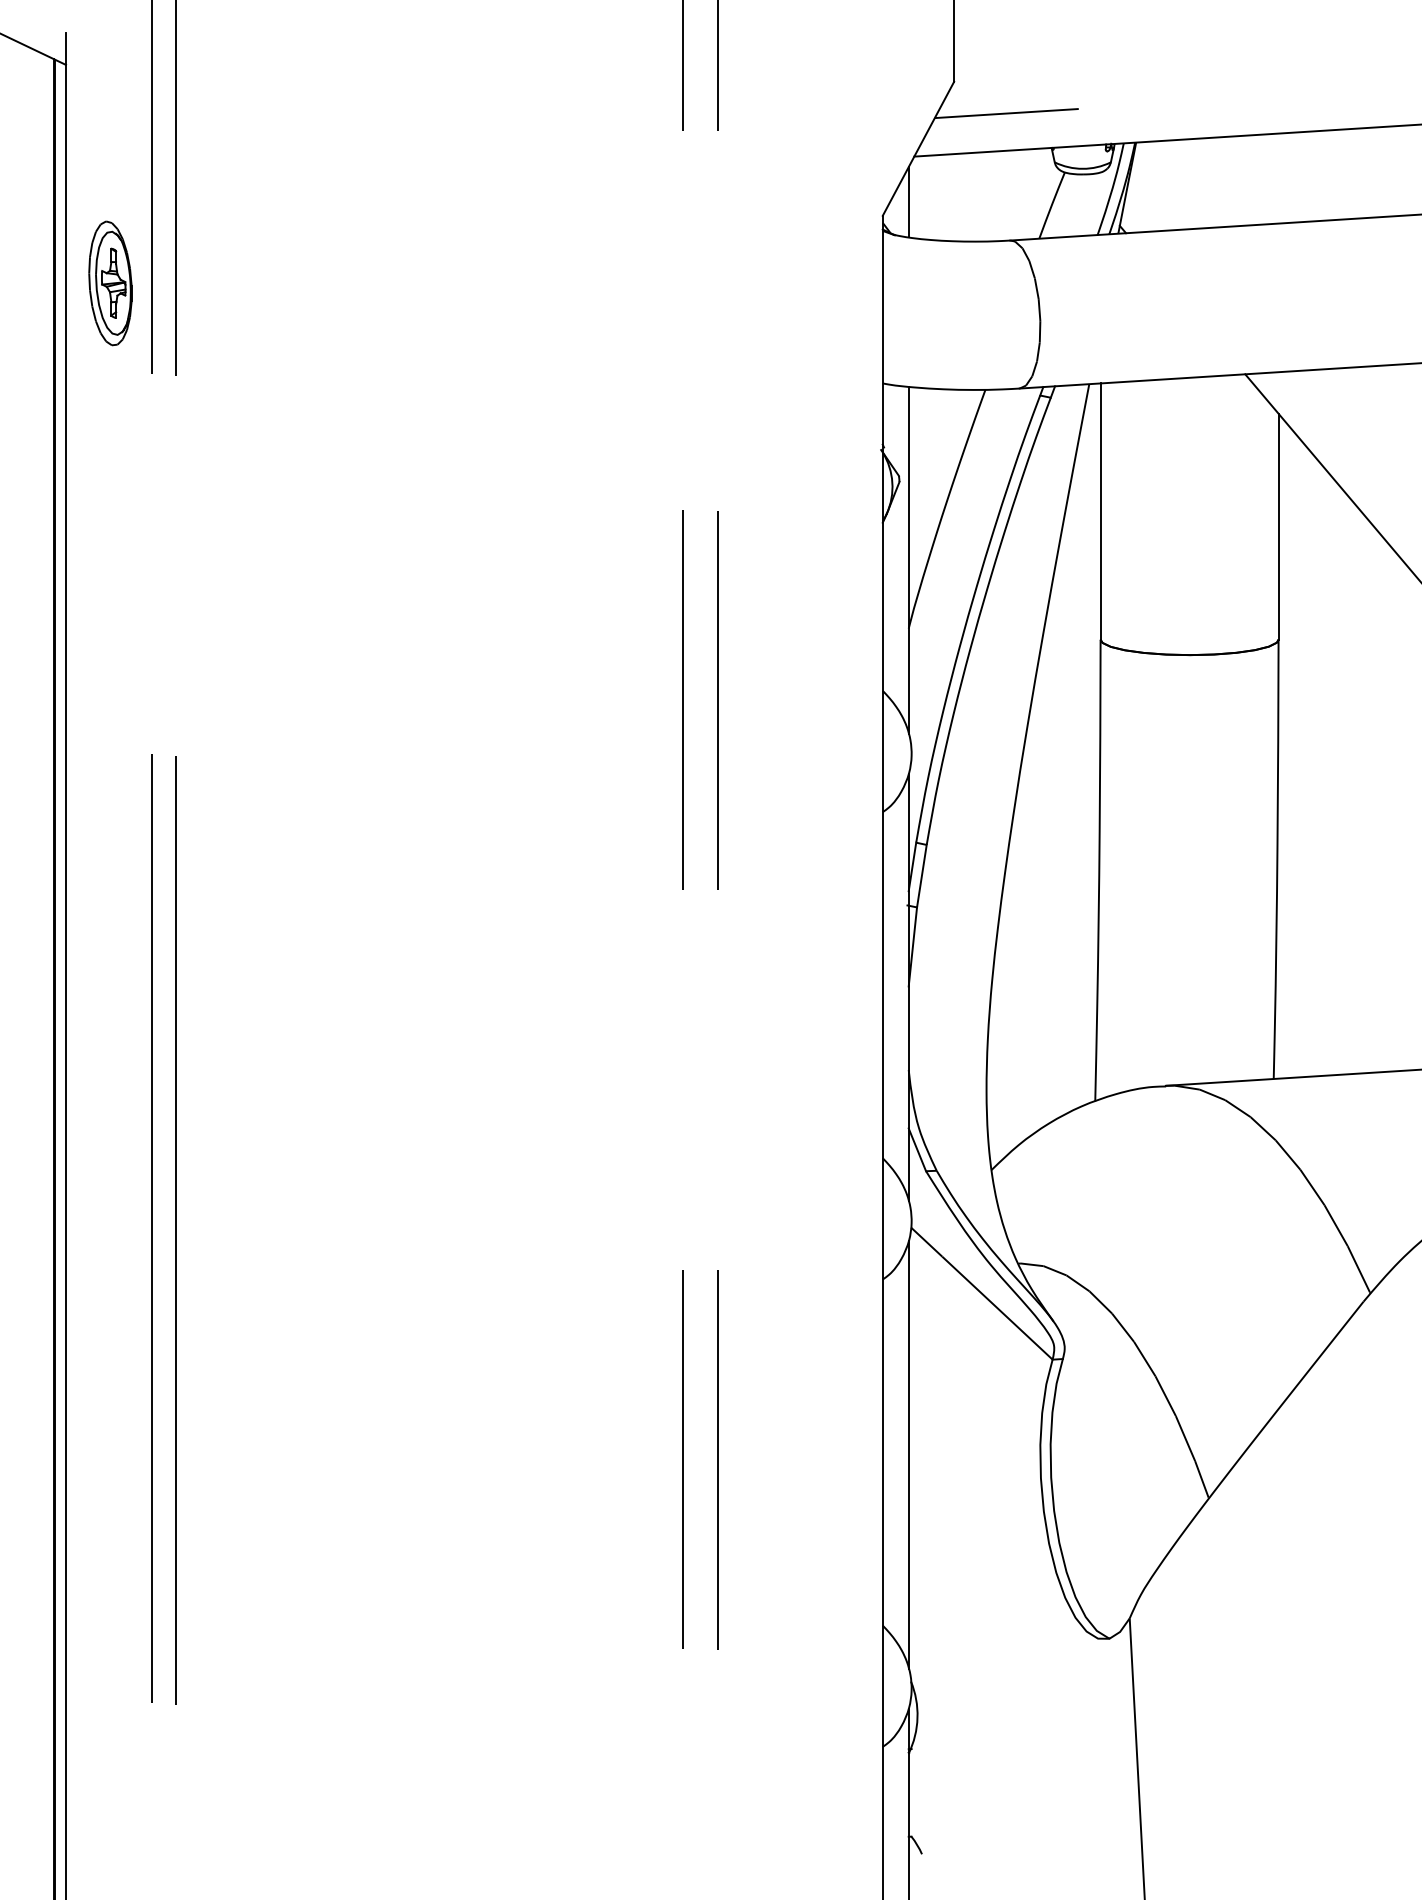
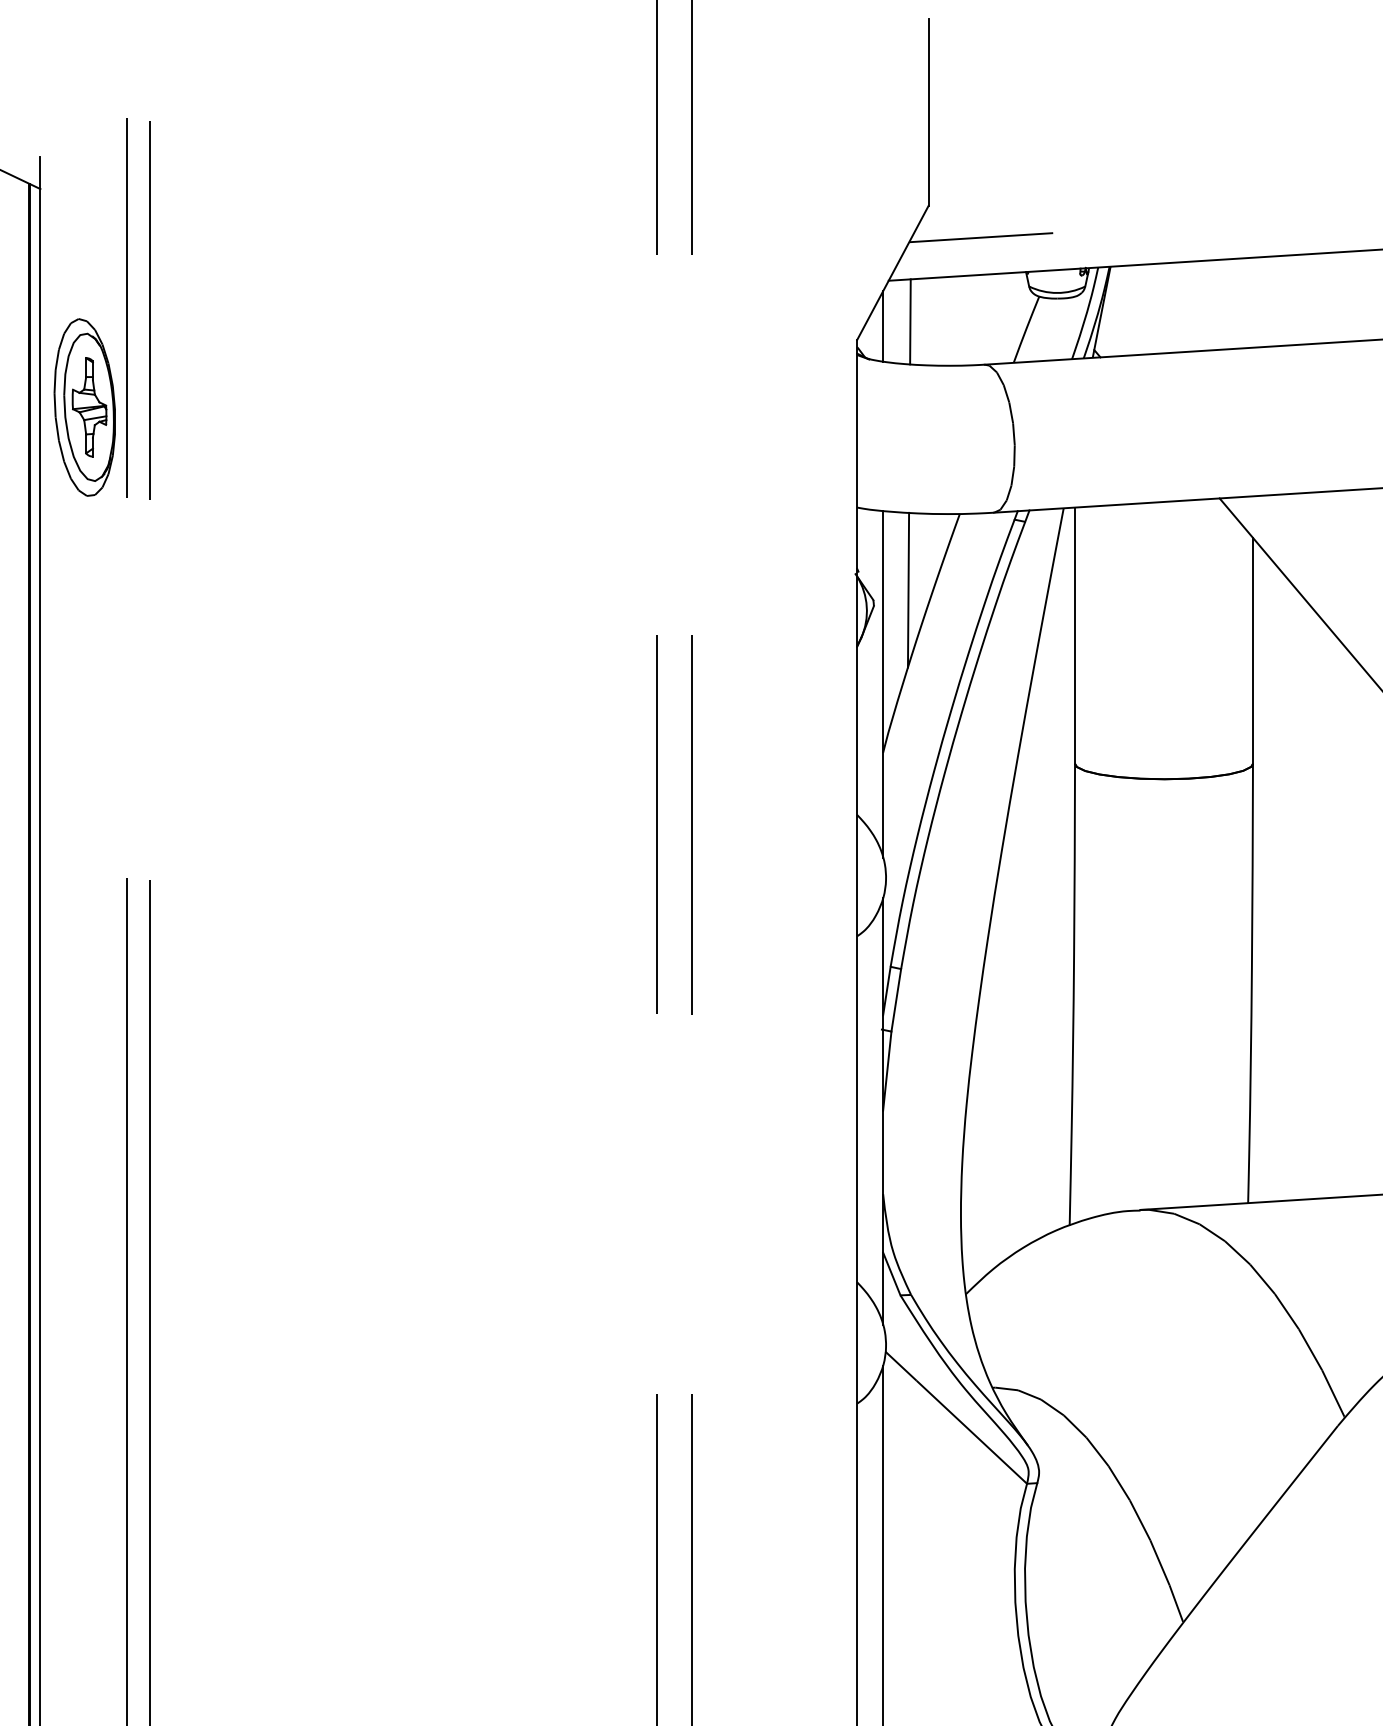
line: (935, 197) -> (909, 321), added
part: (110, 283) -> (84, 407), size x1.43
line: (933, 465) -> (907, 589), added

